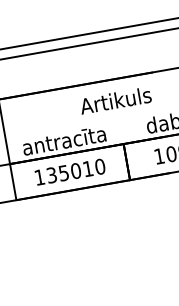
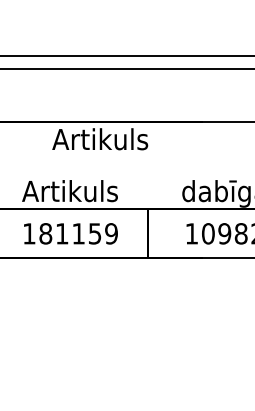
text: (115, 100) -> (100, 139), moved
text: (64, 140) -> (70, 191), antracīta -> Artikuls
text: (75, 170) -> (78, 233), 135010 -> 181159

